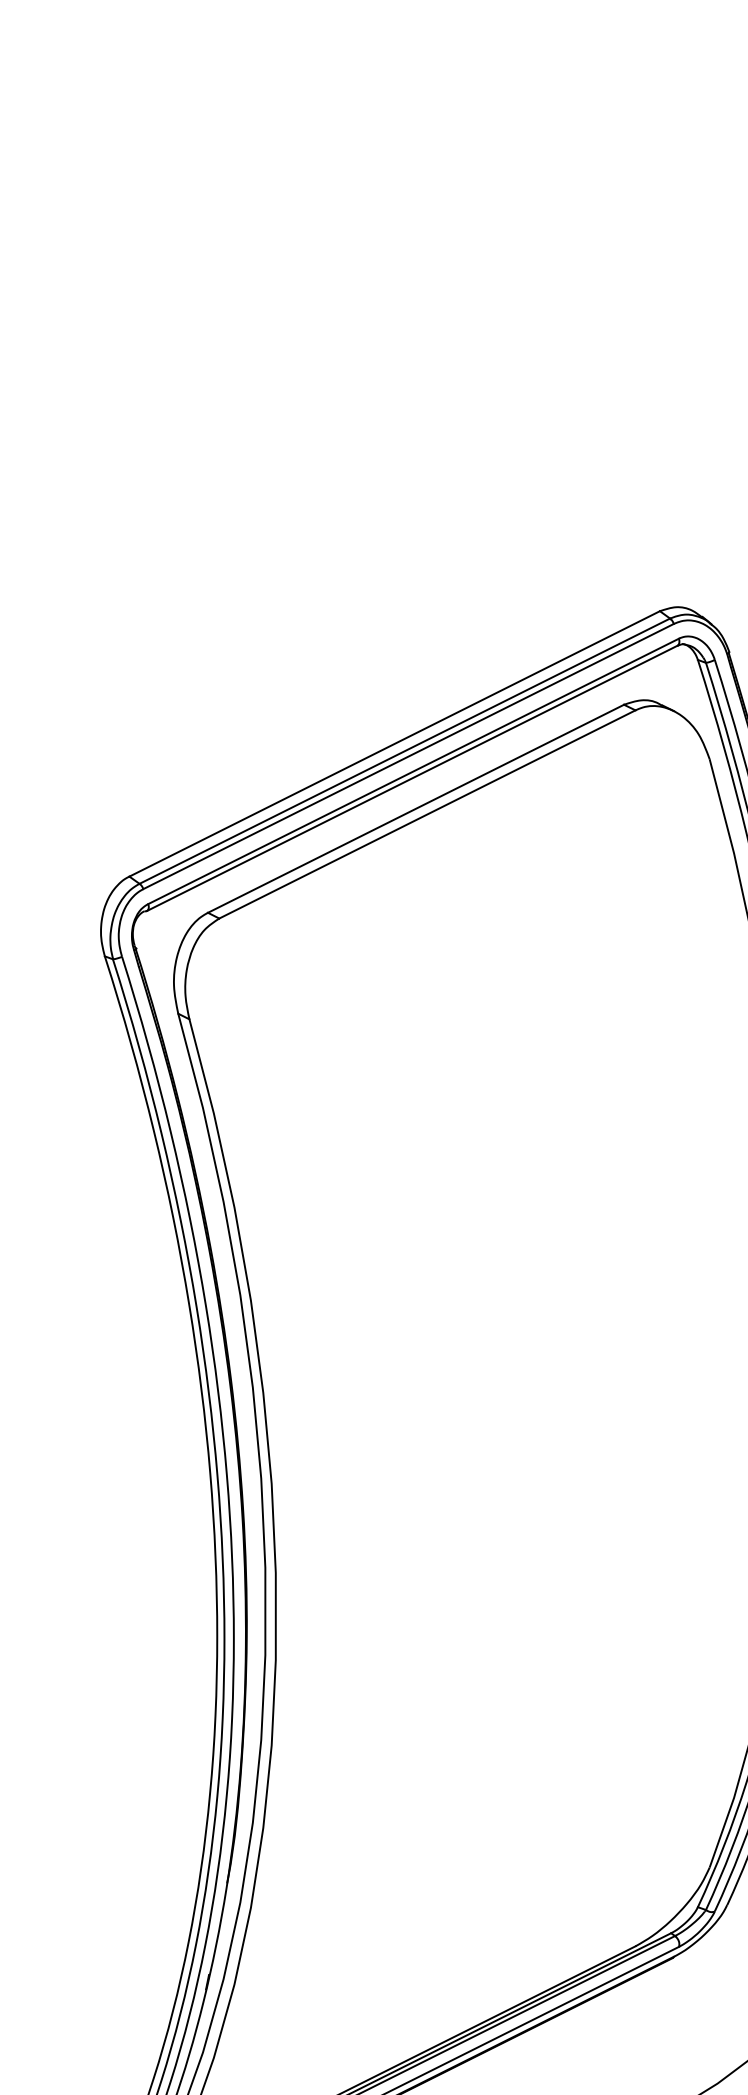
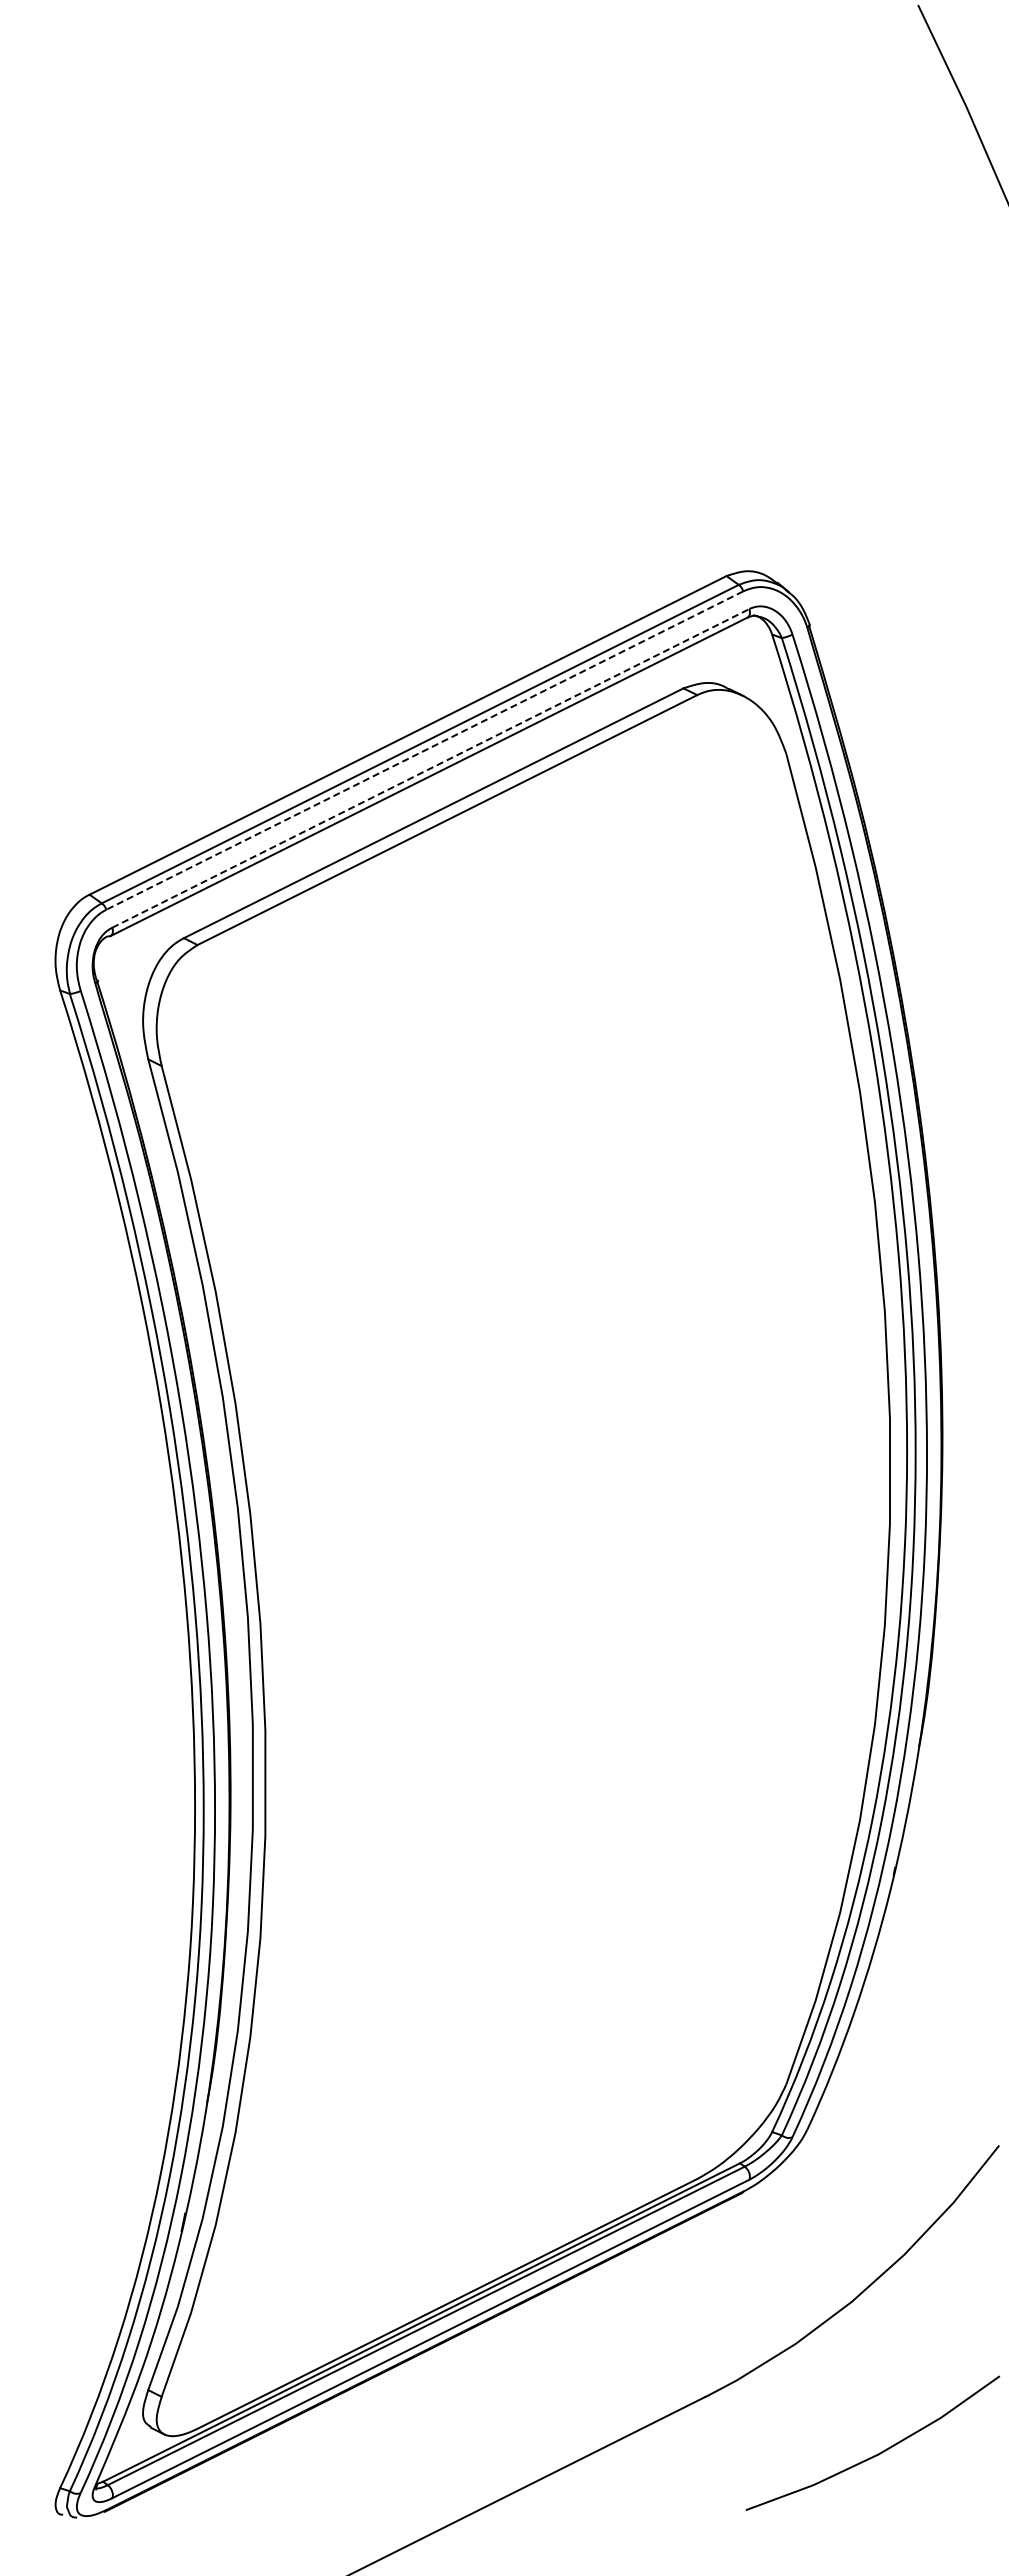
line: (408, 756) -> (424, 750), solid -> dashed
line: (414, 771) -> (431, 768), solid -> dashed

